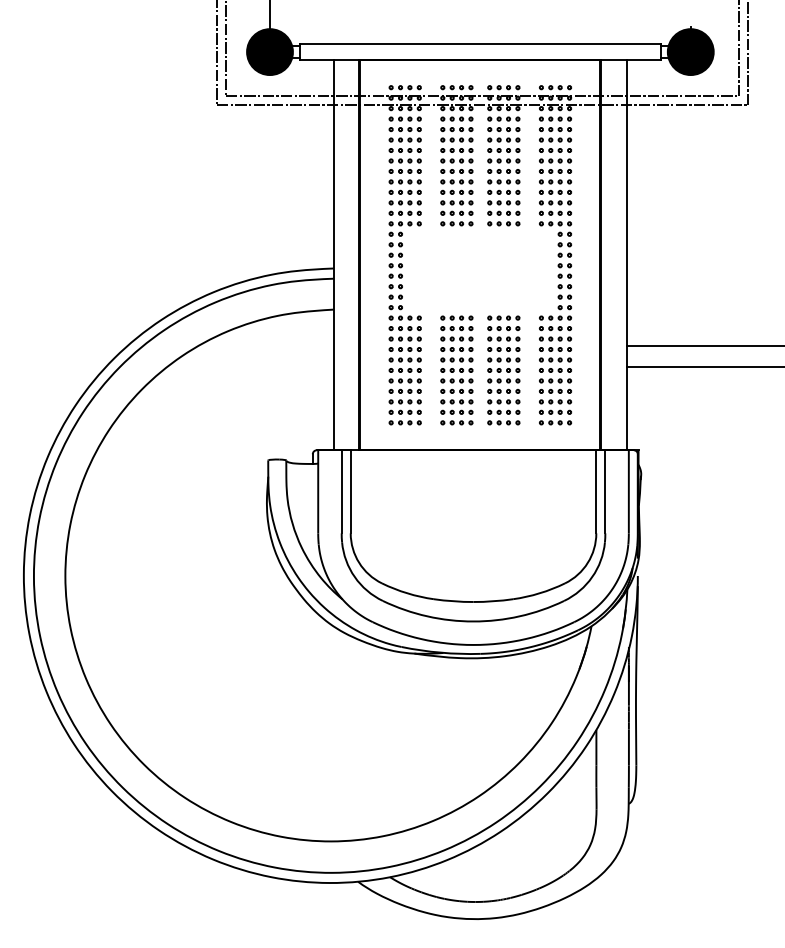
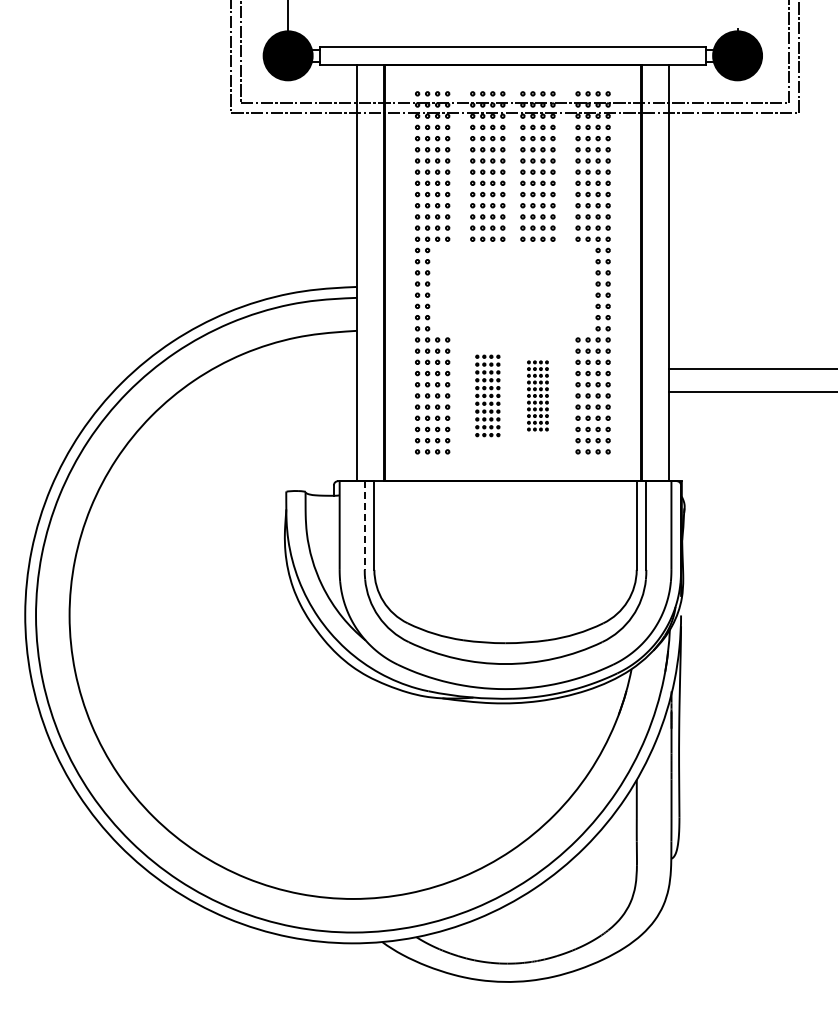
part: (456, 370) -> (487, 395), size x0.7
part: (503, 370) -> (537, 395), size x0.6
line: (341, 492) -> (364, 526), solid -> dashed

